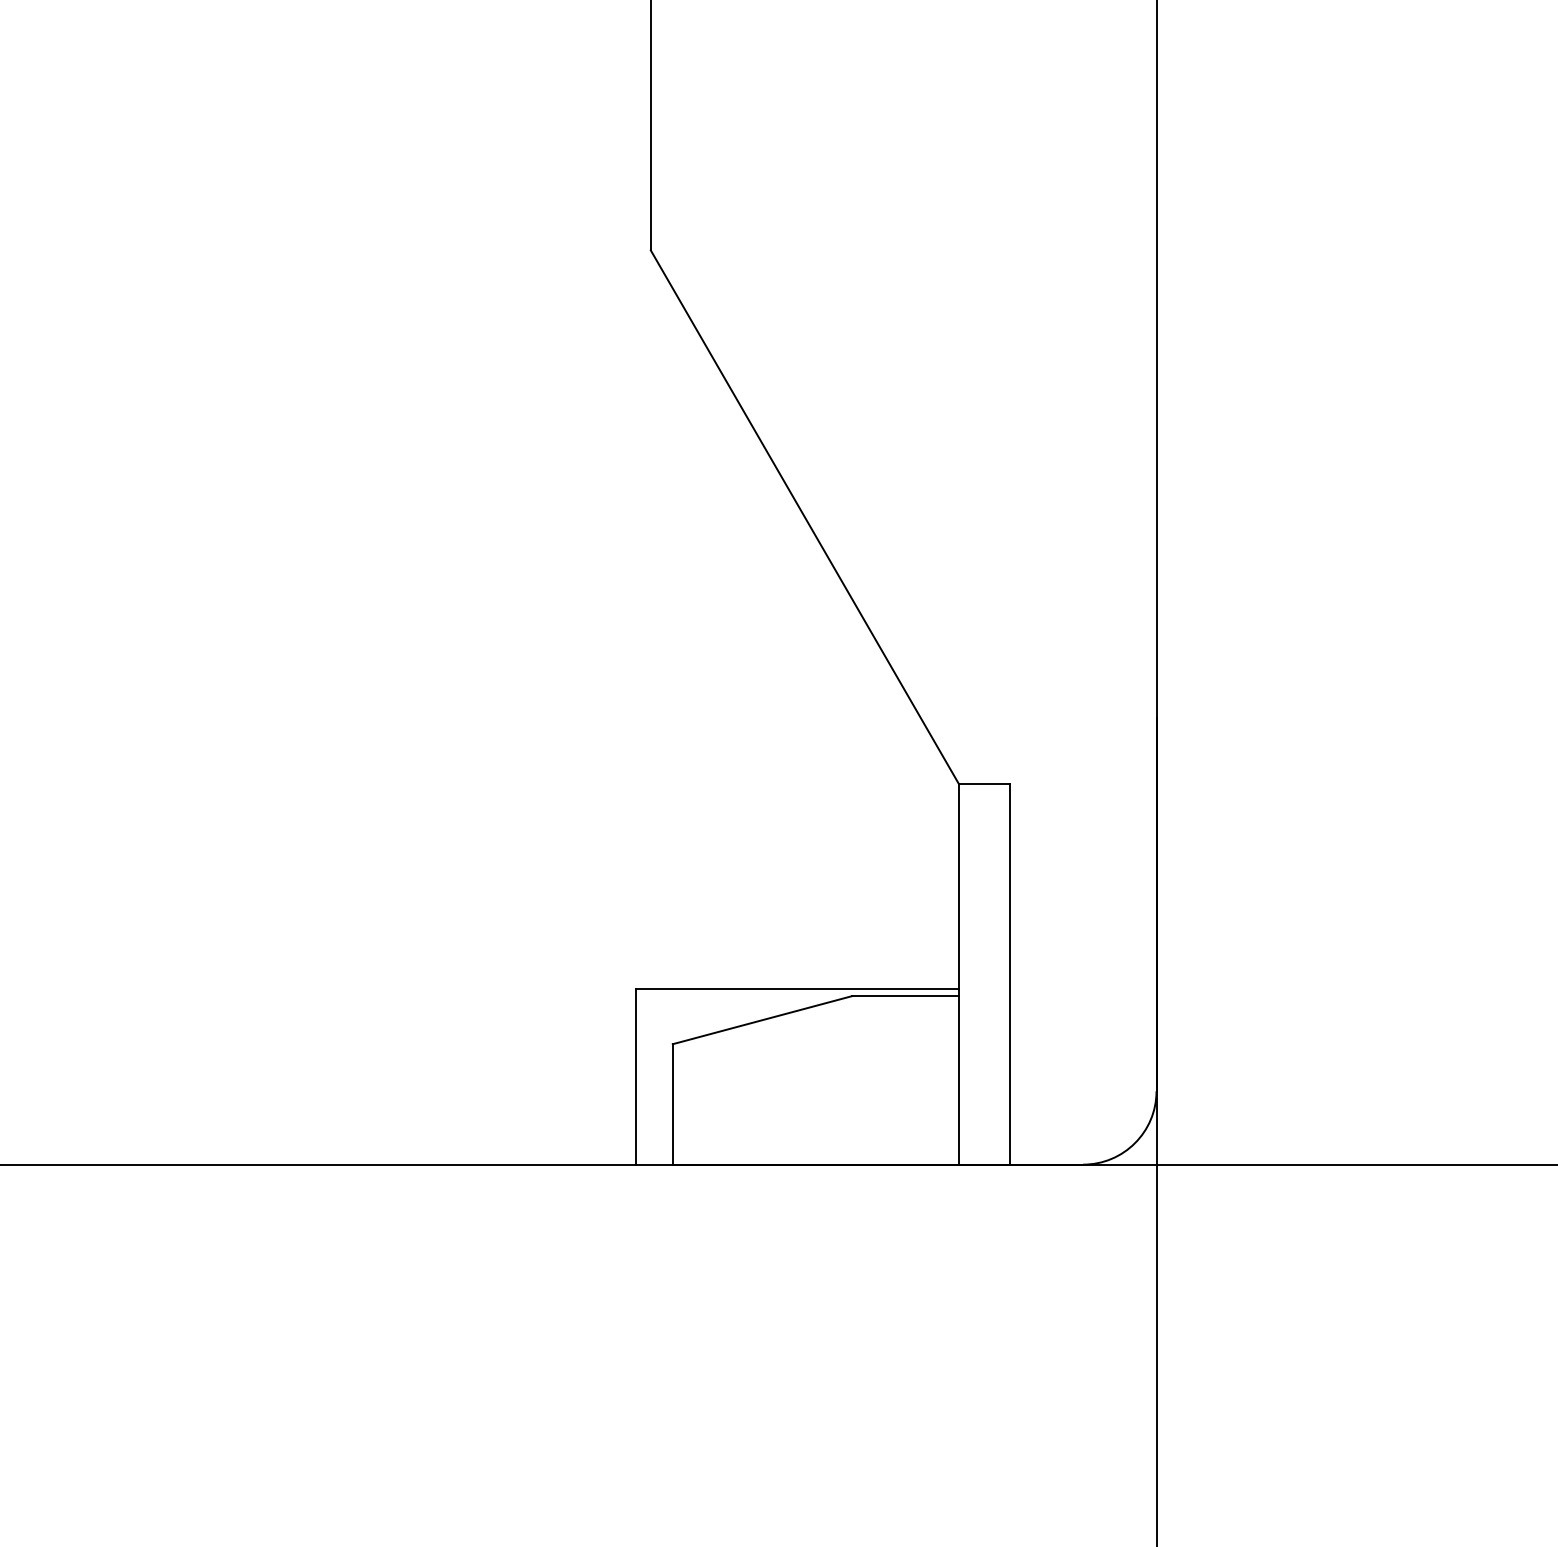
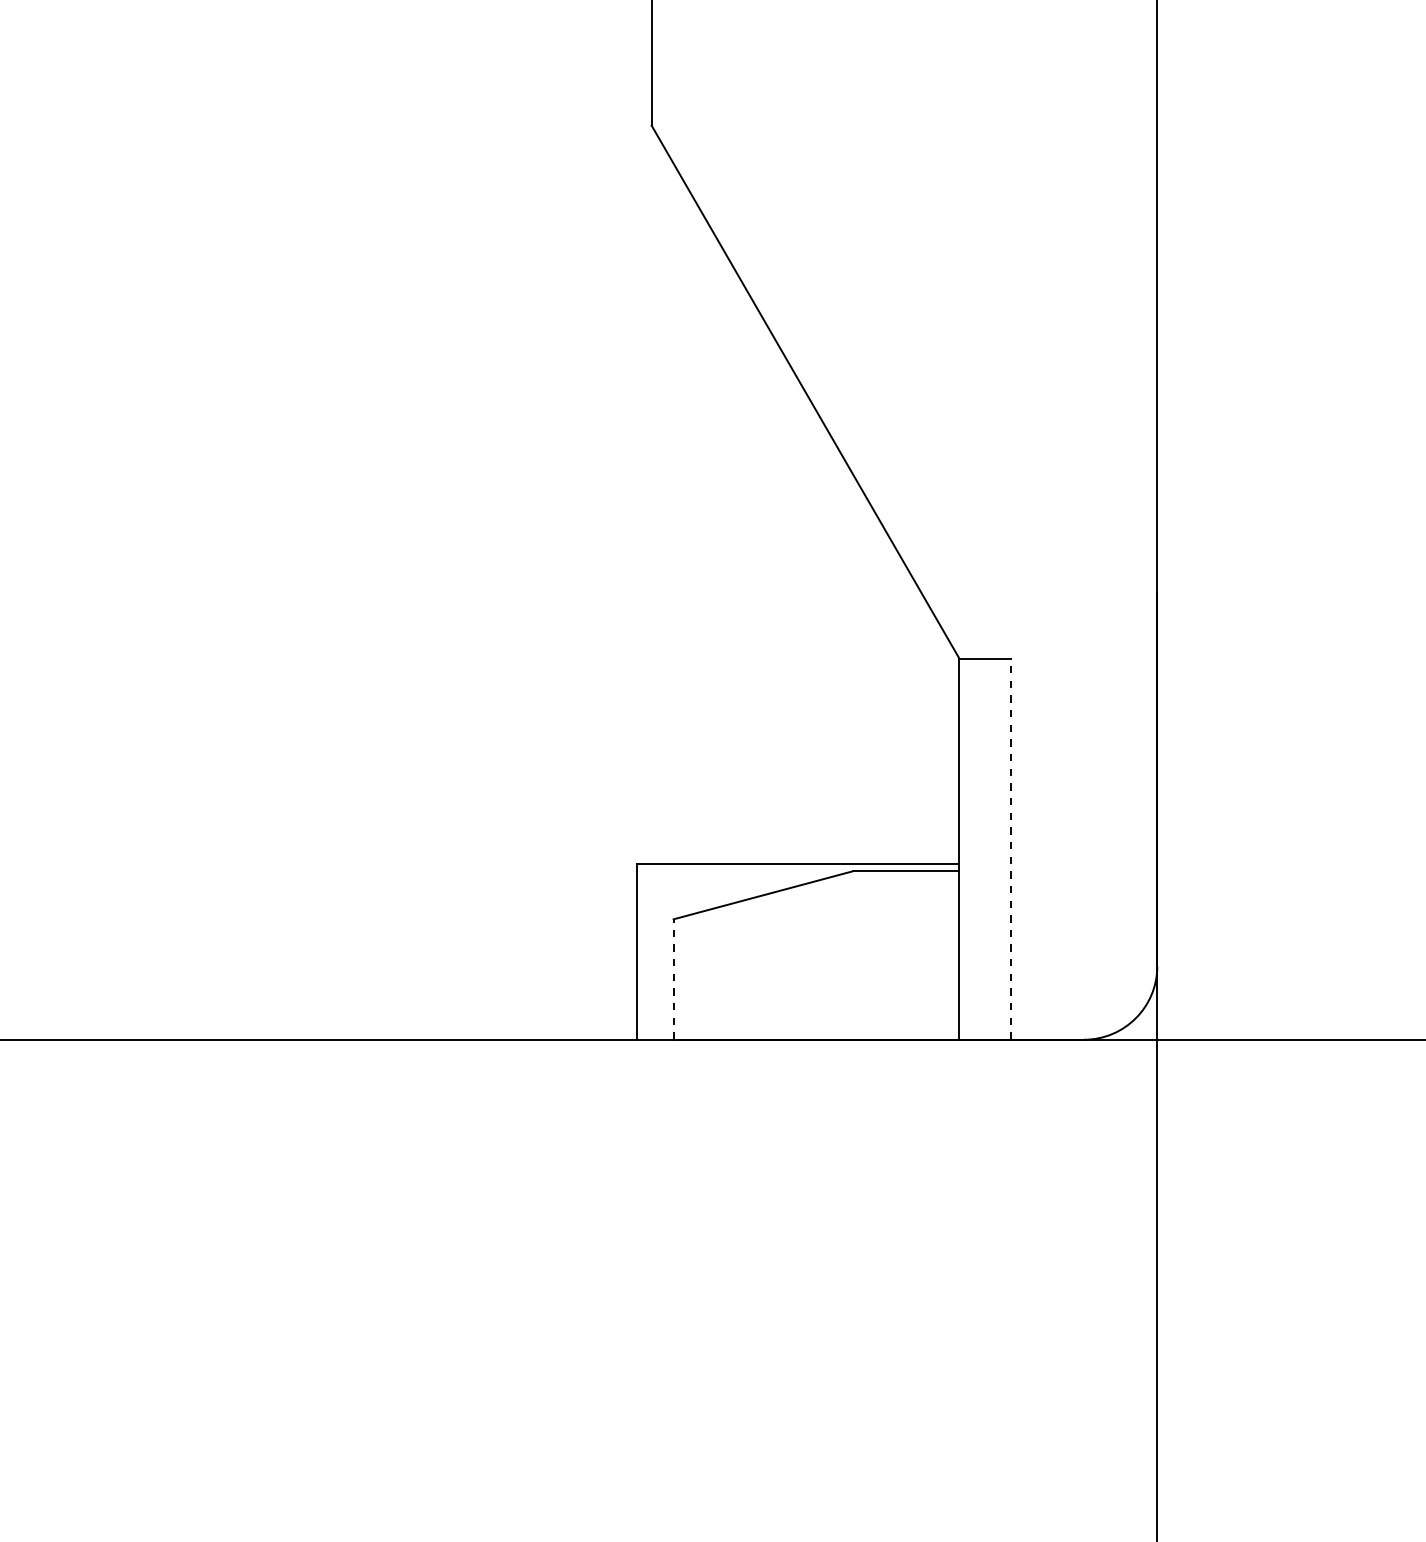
line: (1009, 974) -> (1010, 849), solid -> dashed
line: (672, 1103) -> (673, 978), solid -> dashed

